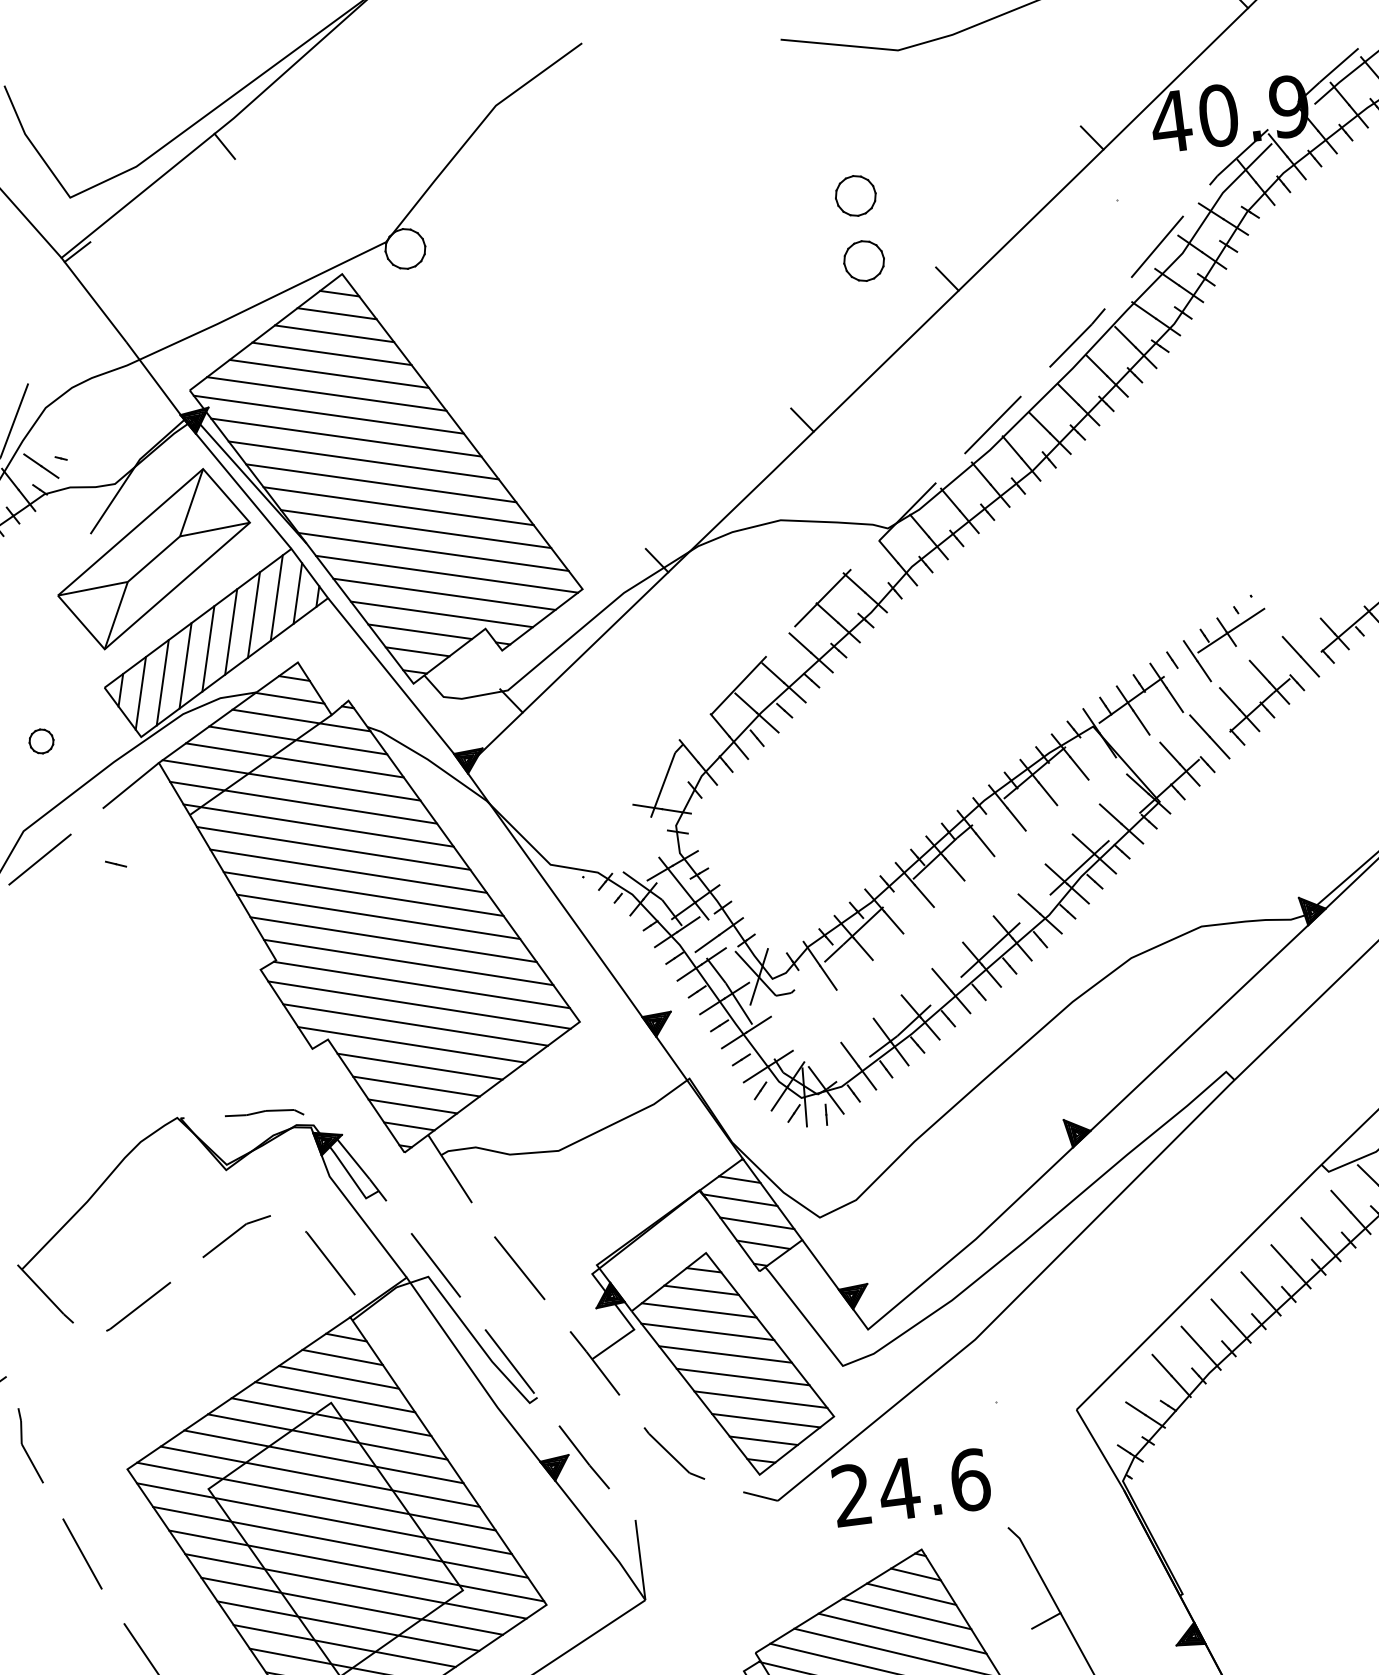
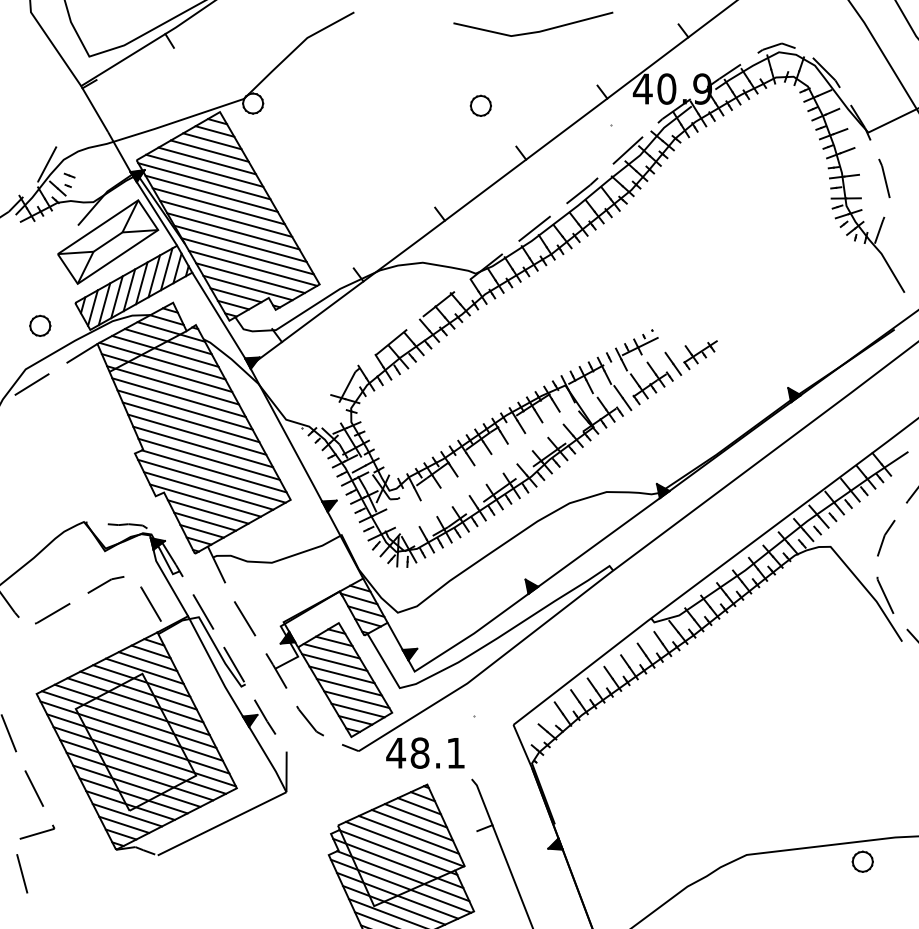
part: (863, 260) -> (480, 138), removed
part: (41, 740) -> (40, 325), size x1.67
part: (115, 863) -> (69, 175), moved
text: (909, 1486) -> (425, 752), 24.6 -> 48.1

